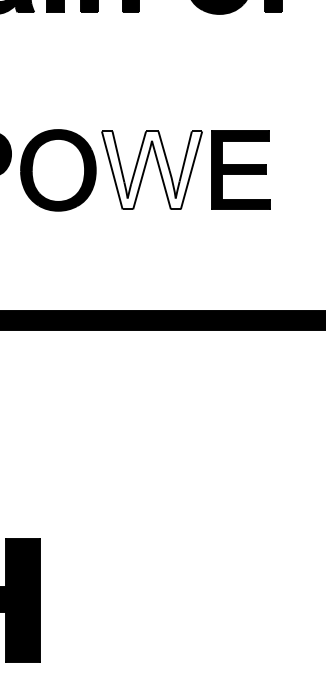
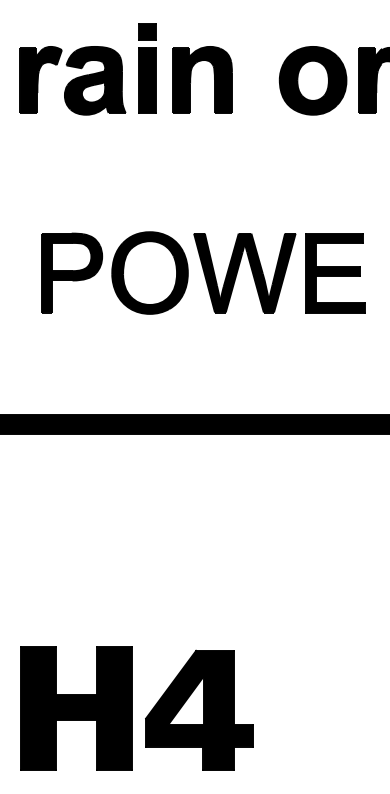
fill: (151, 169) -> (244, 272), added
part: (107, 601) -> (199, 709), added

